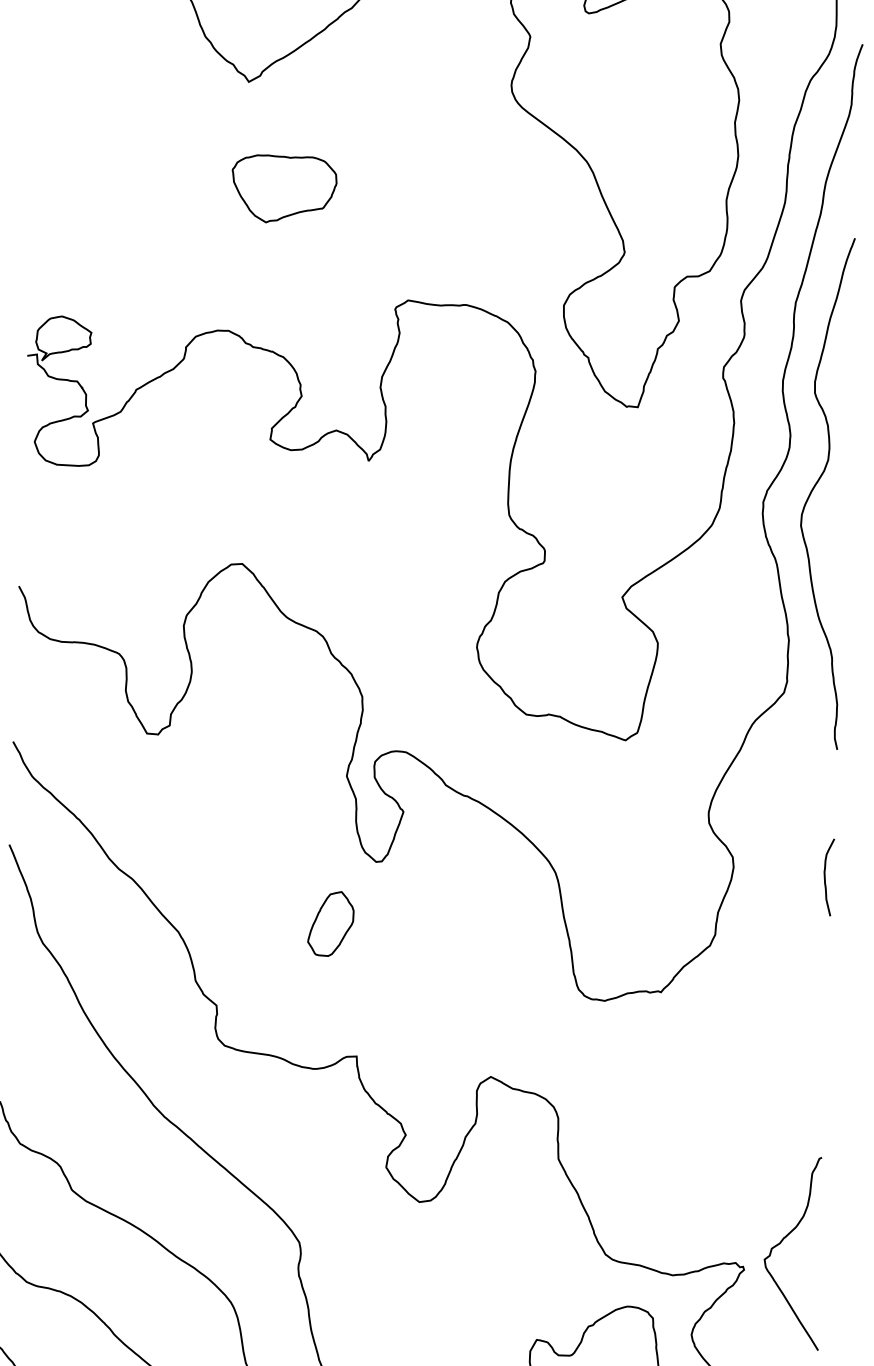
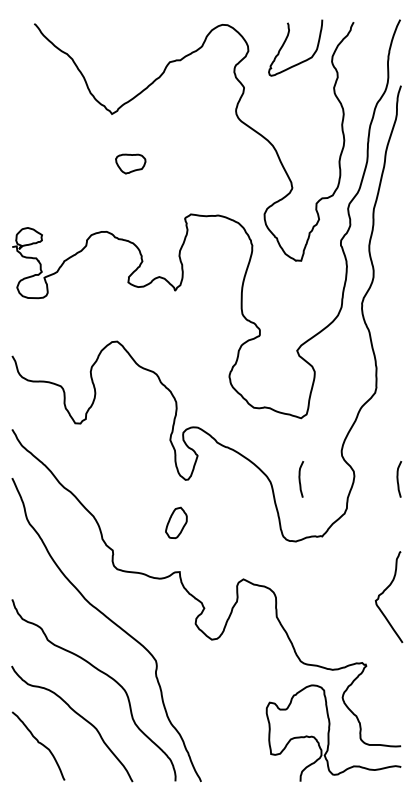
part: (284, 188) -> (130, 163), size x0.6
curve: (815, 489) -> (386, 296), removed
curve: (619, 869) -> (300, 479), added
part: (331, 922) -> (176, 522), moved
curve: (783, 1242) -> (384, 592), moved

